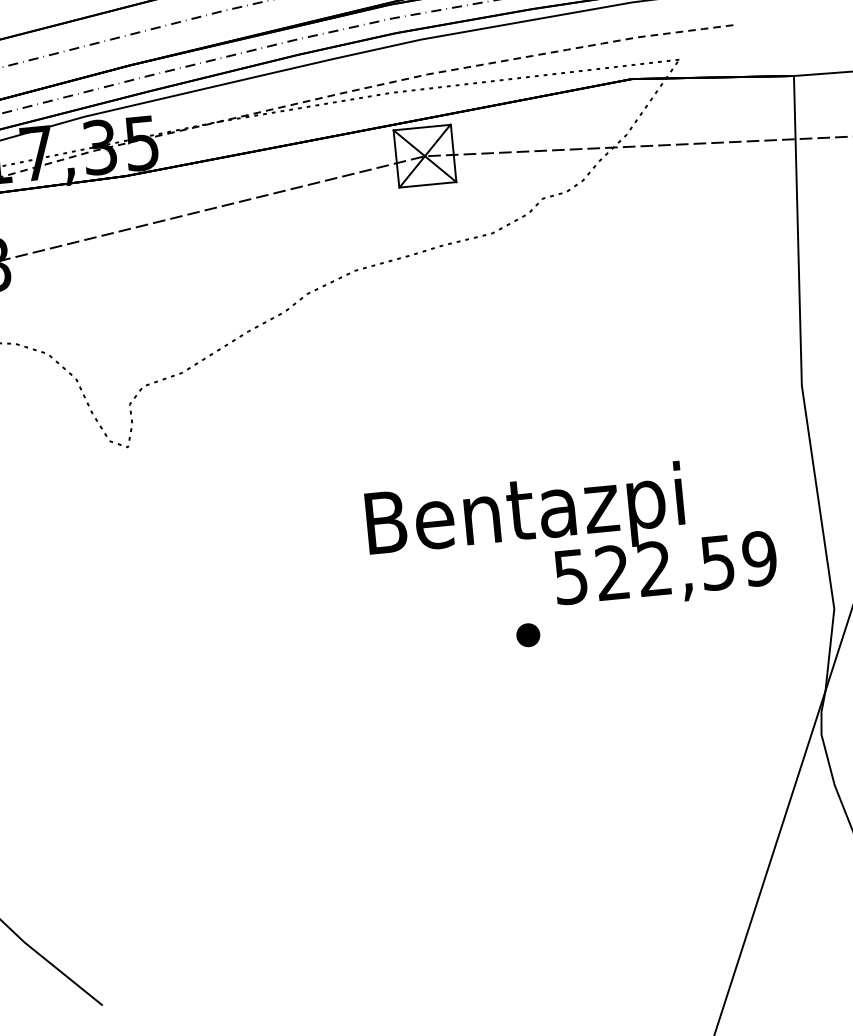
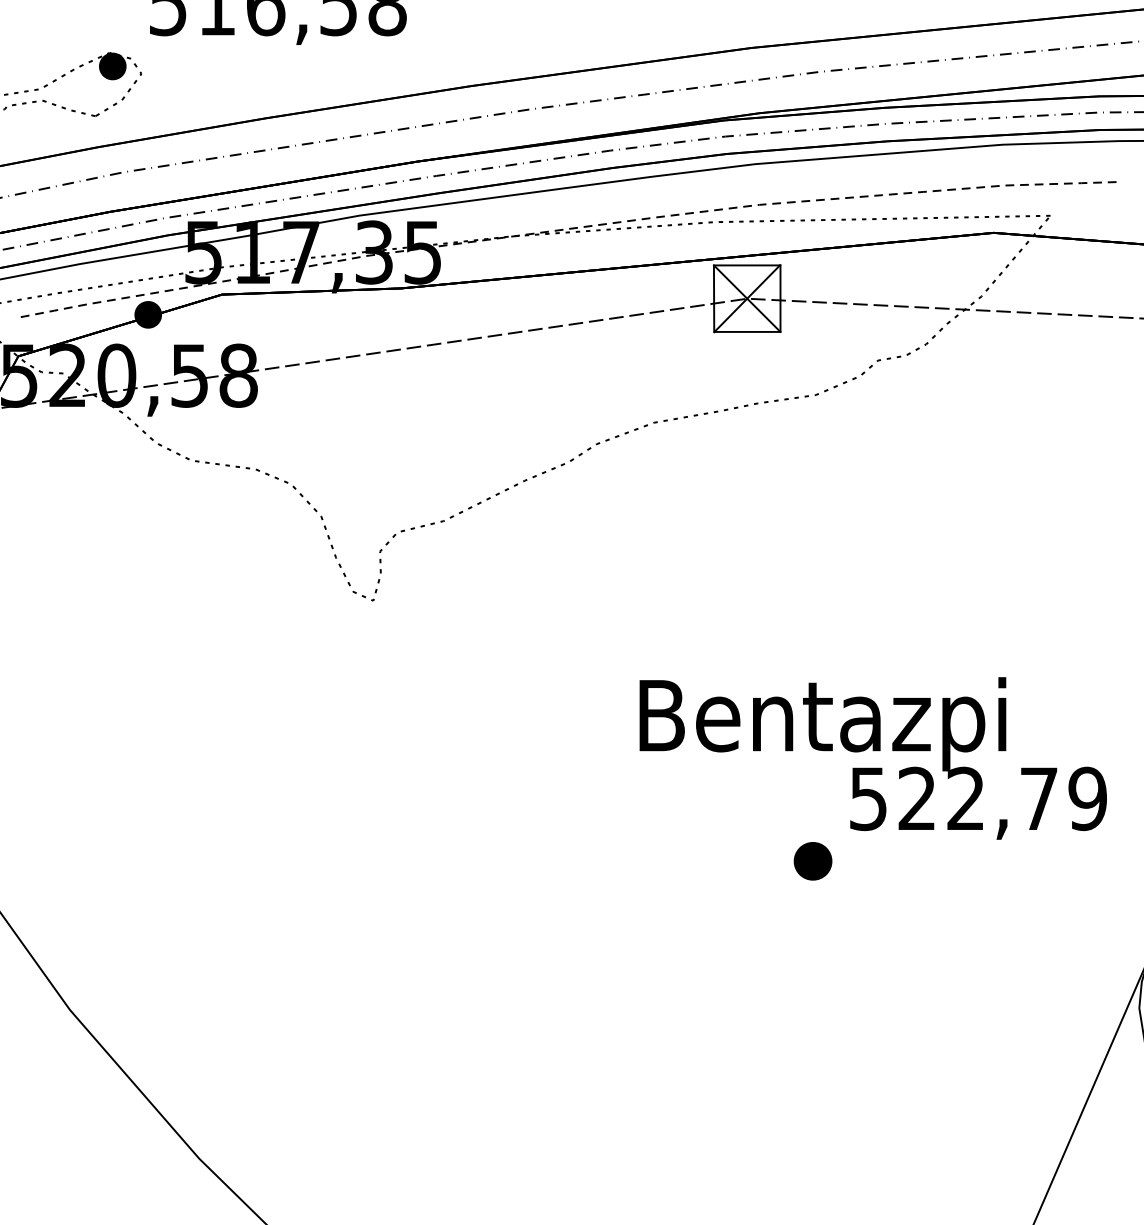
text: (717, 563) -> (1038, 799), 522,59 -> 522,79
part: (527, 634) -> (812, 860), size x1.4

